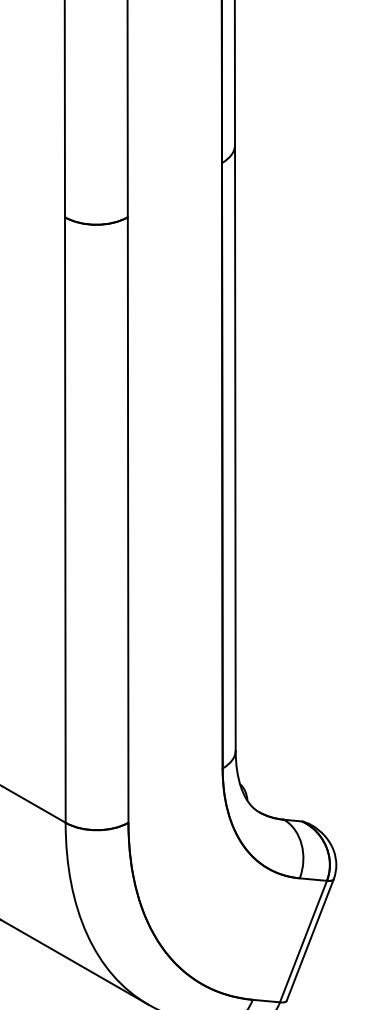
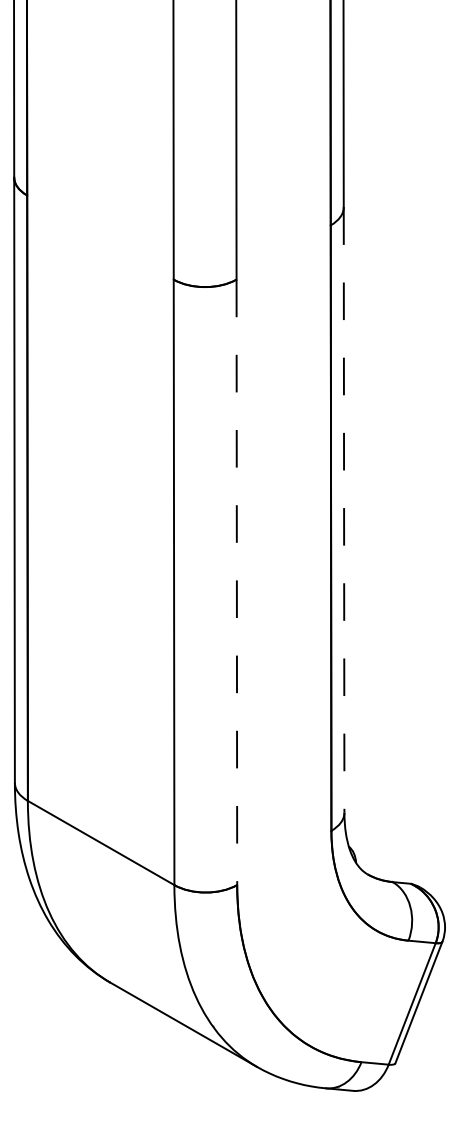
line: (235, 448) -> (344, 510), solid -> dashed
line: (127, 520) -> (236, 582), solid -> dashed

